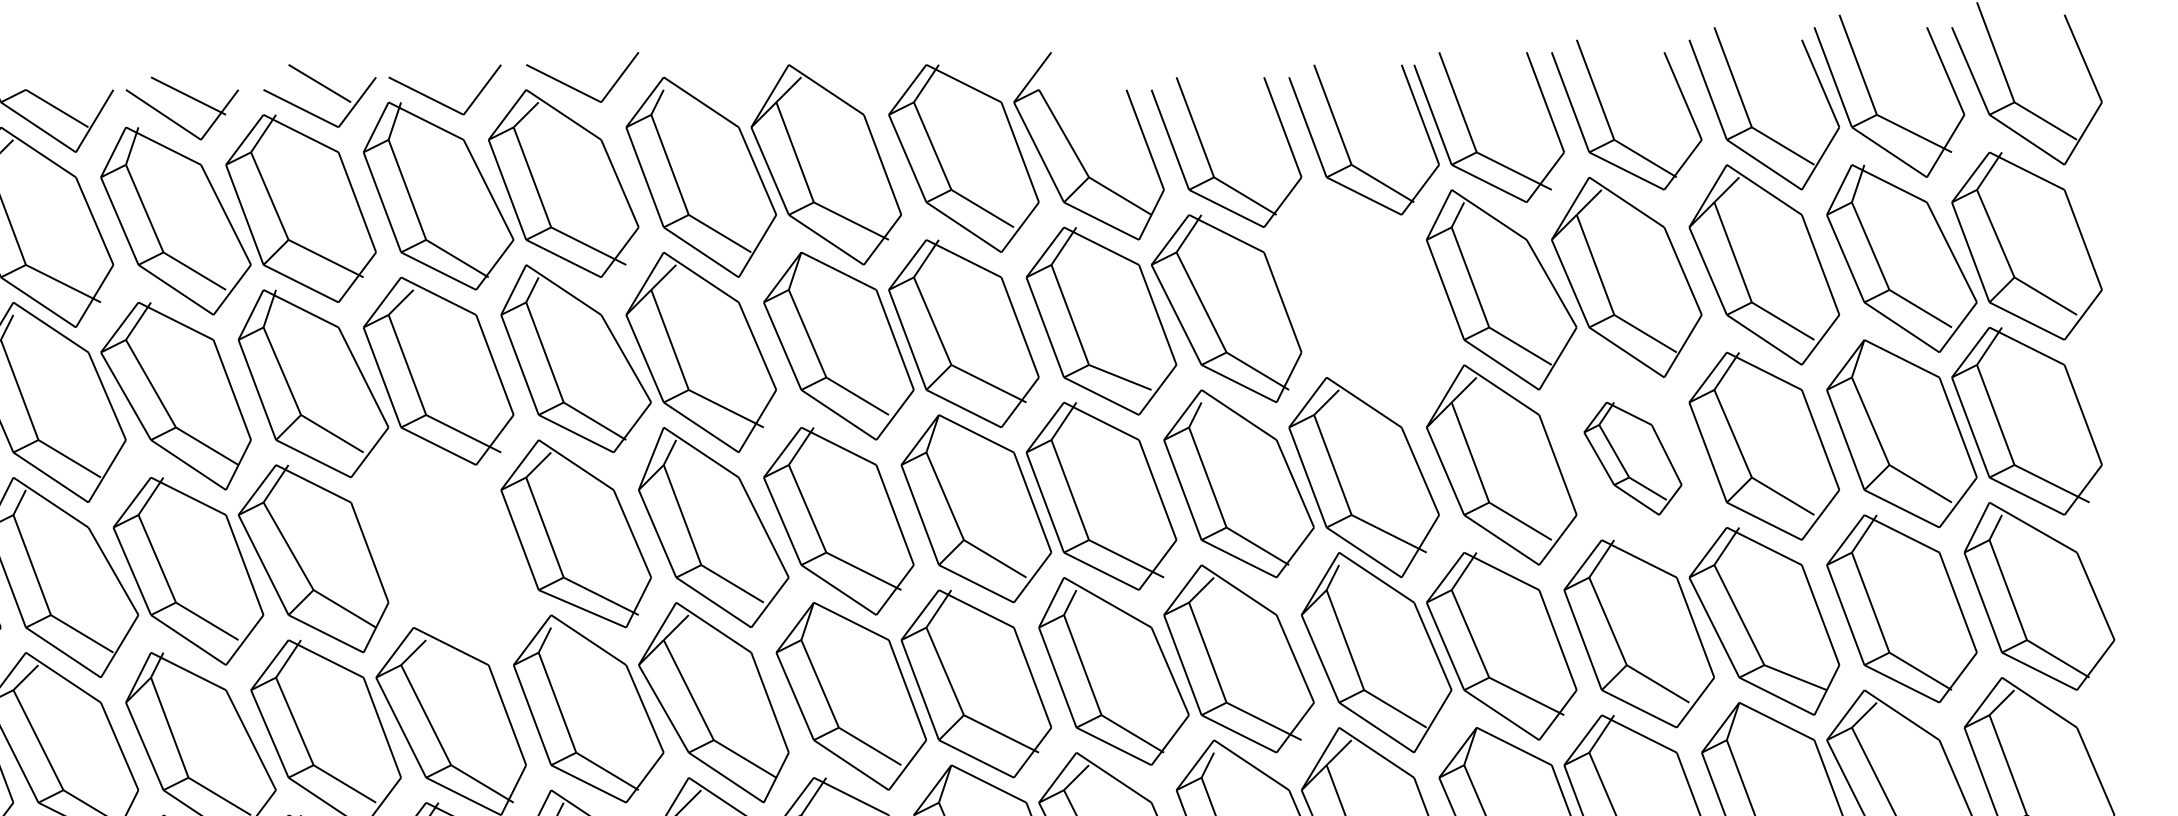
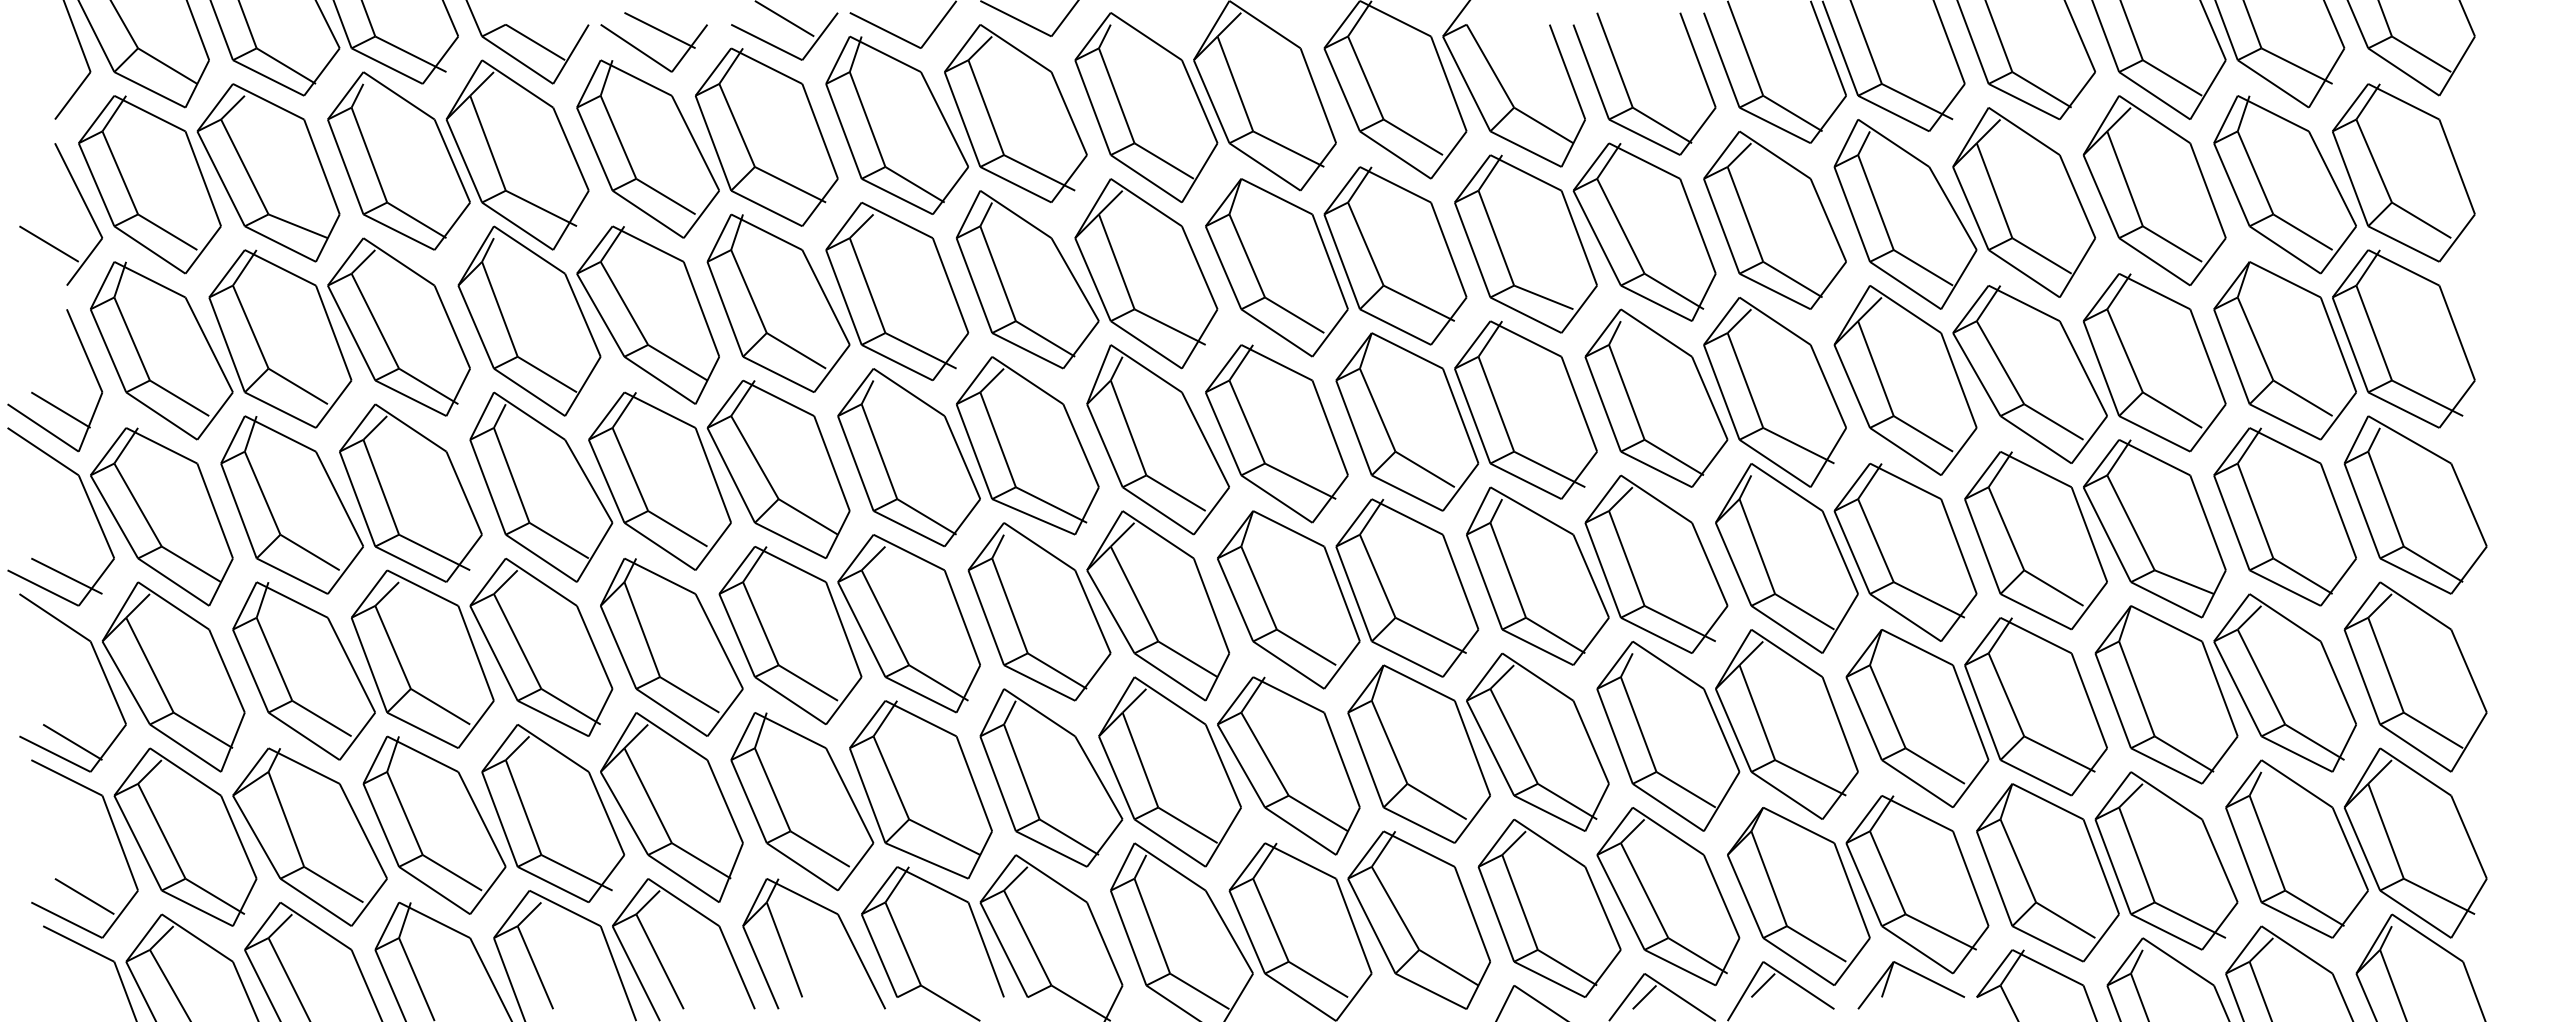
part: (1363, 295) -> (1774, 219), added
part: (1632, 458) -> (2029, 374), size x1.67
part: (450, 546) -> (908, 457), added

